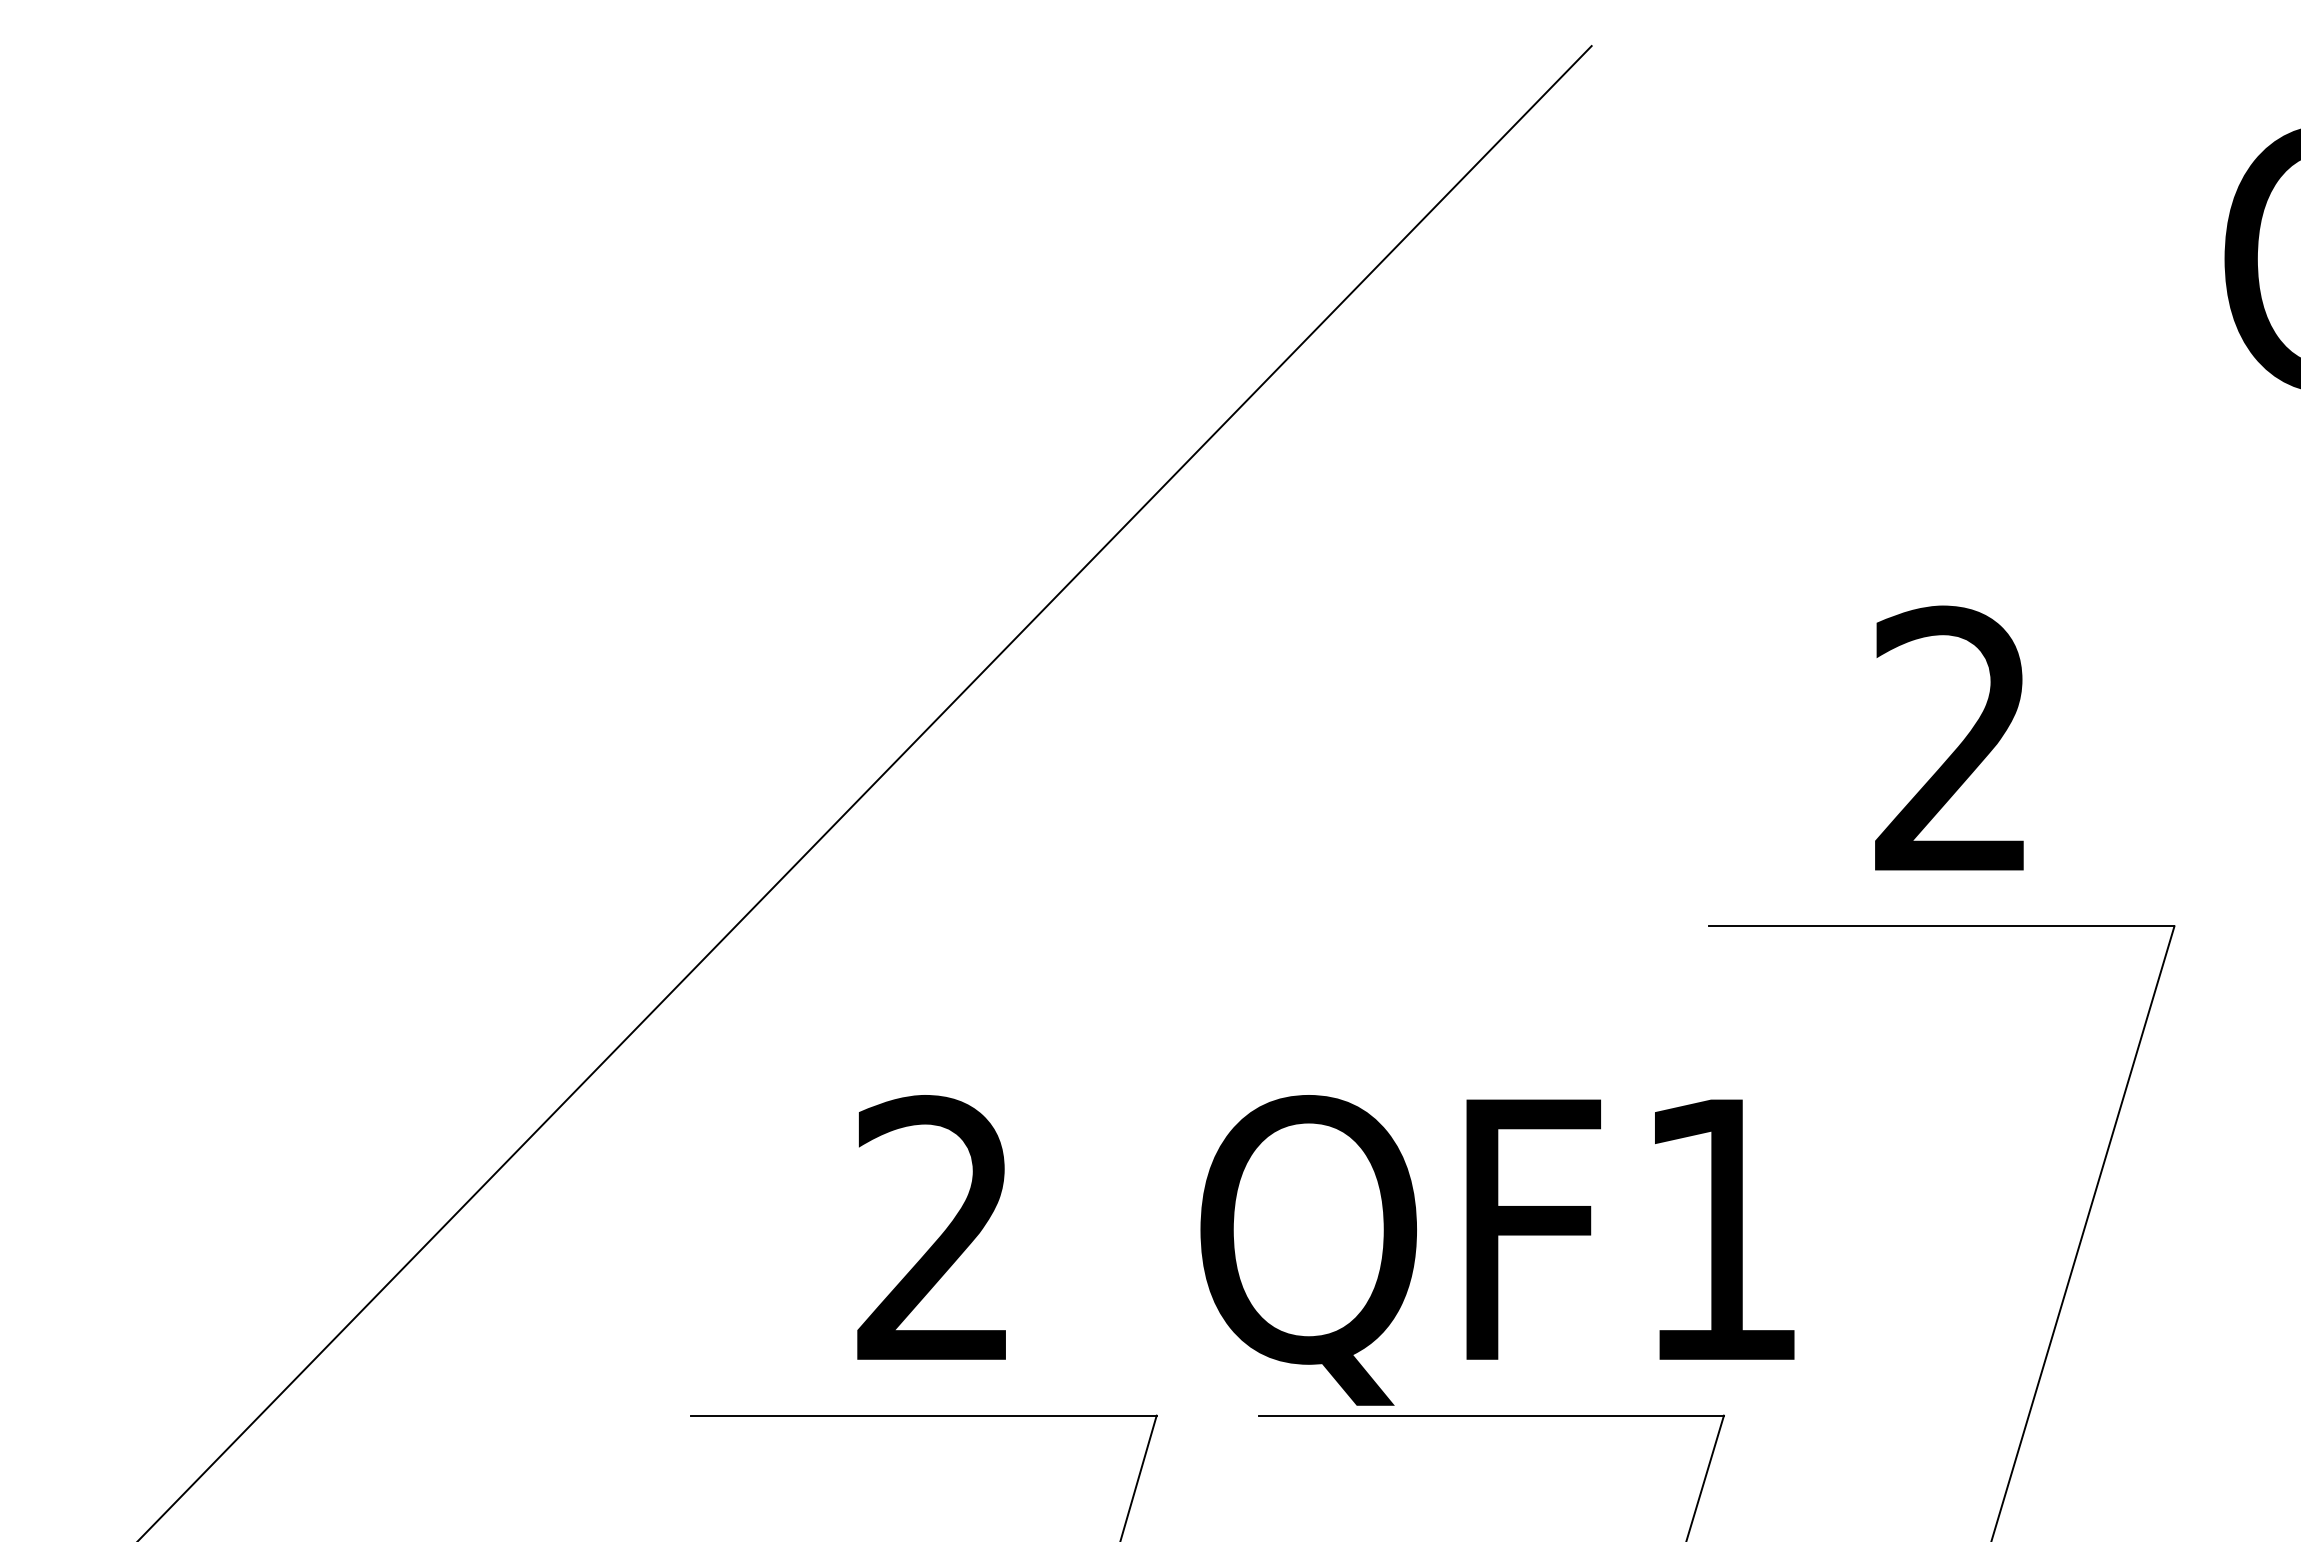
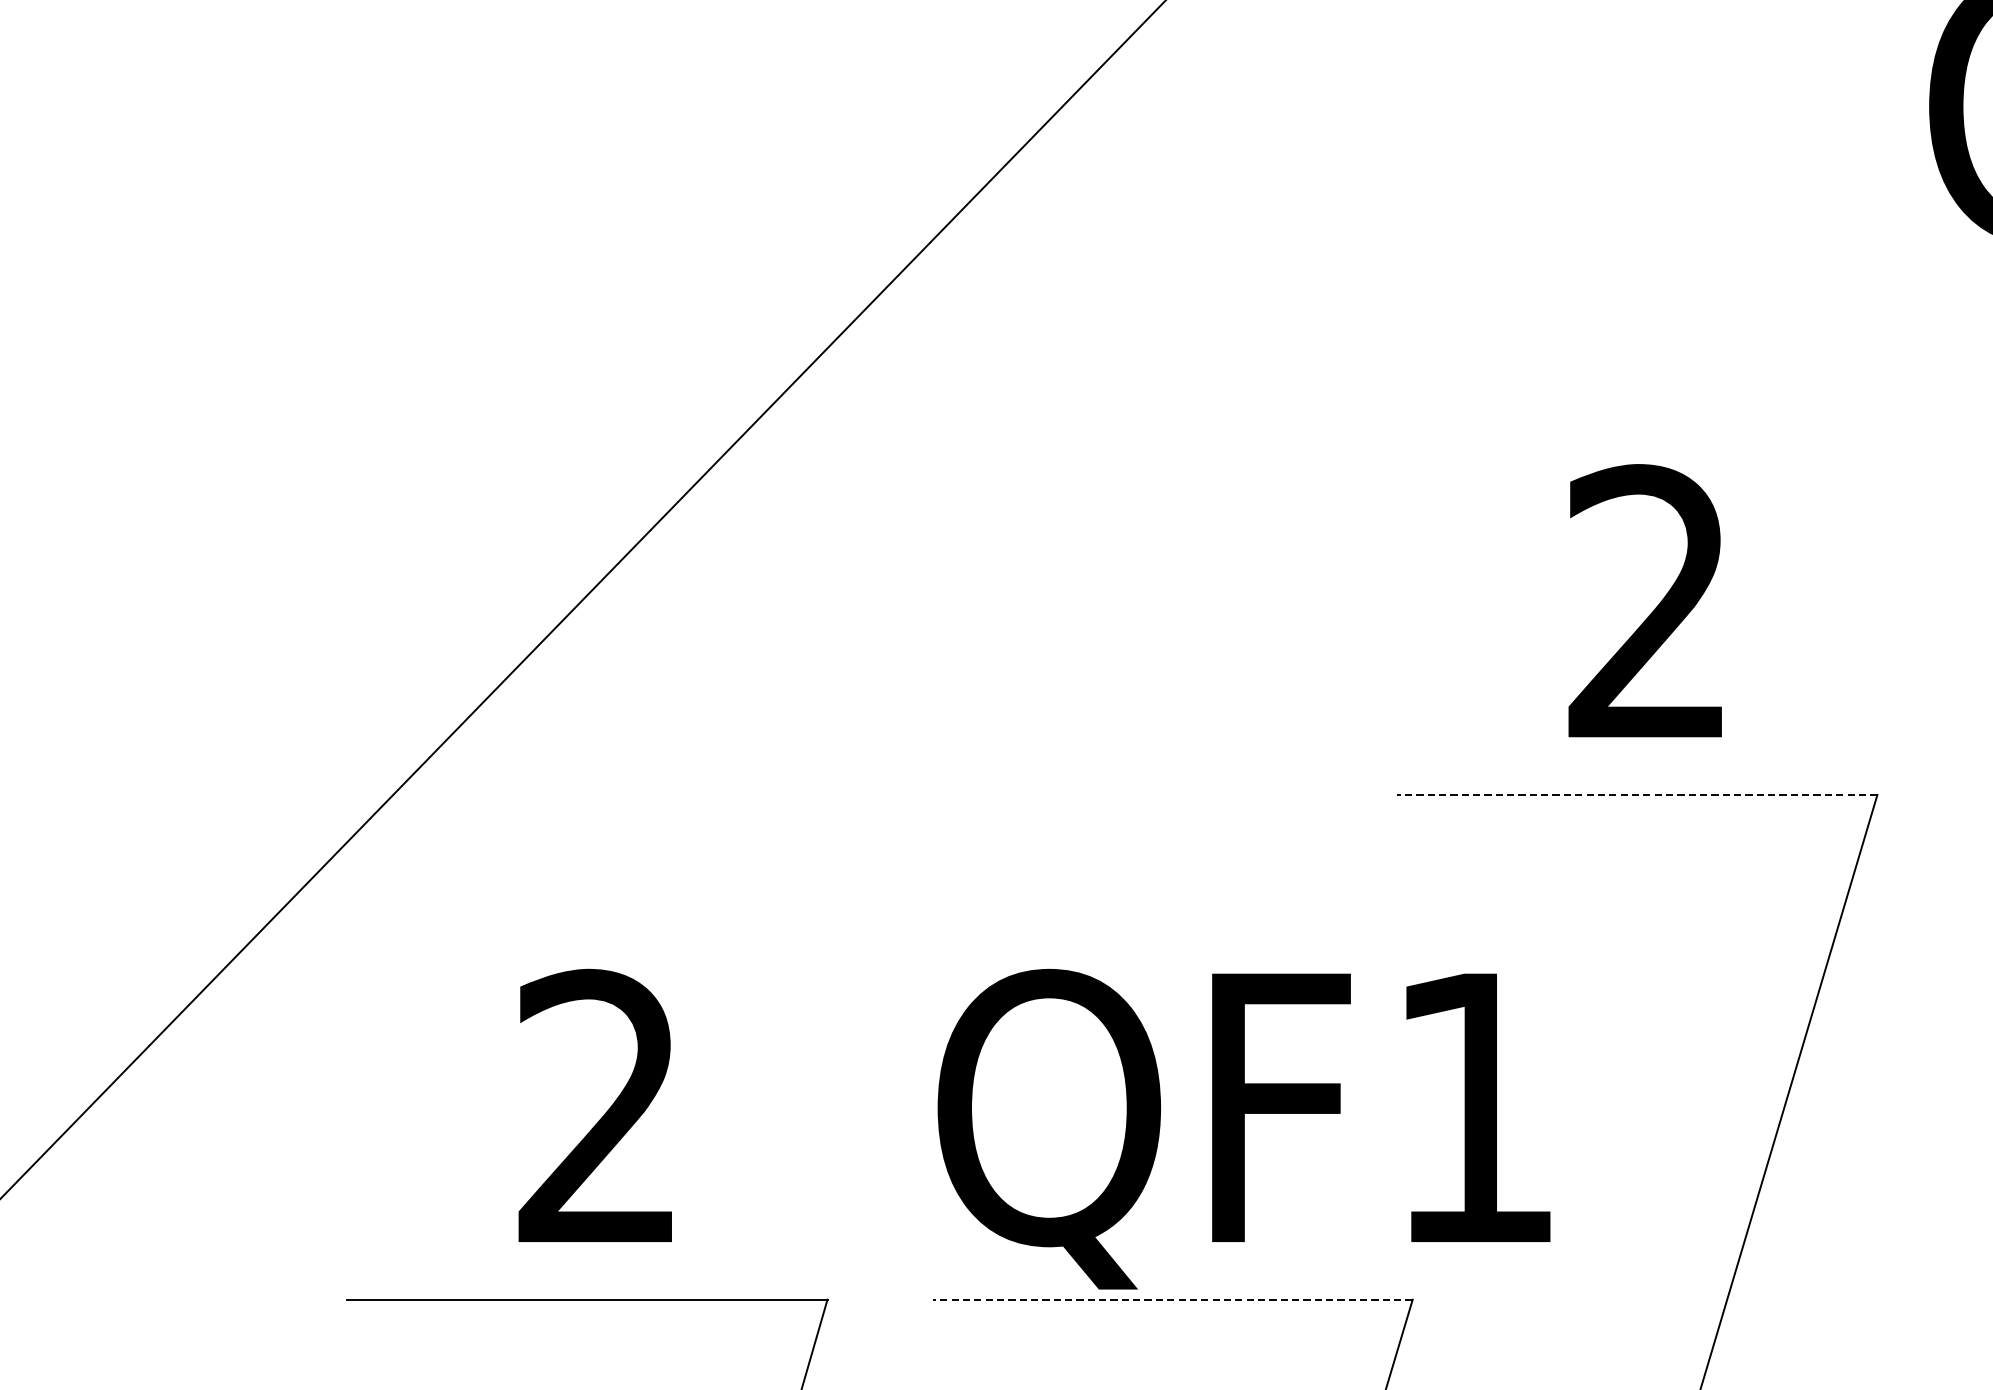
line: (1941, 926) -> (1637, 795), solid -> dashed
text: (1497, 1250) -> (1244, 1129), moved
line: (1491, 1415) -> (1172, 1299), solid -> dashed

